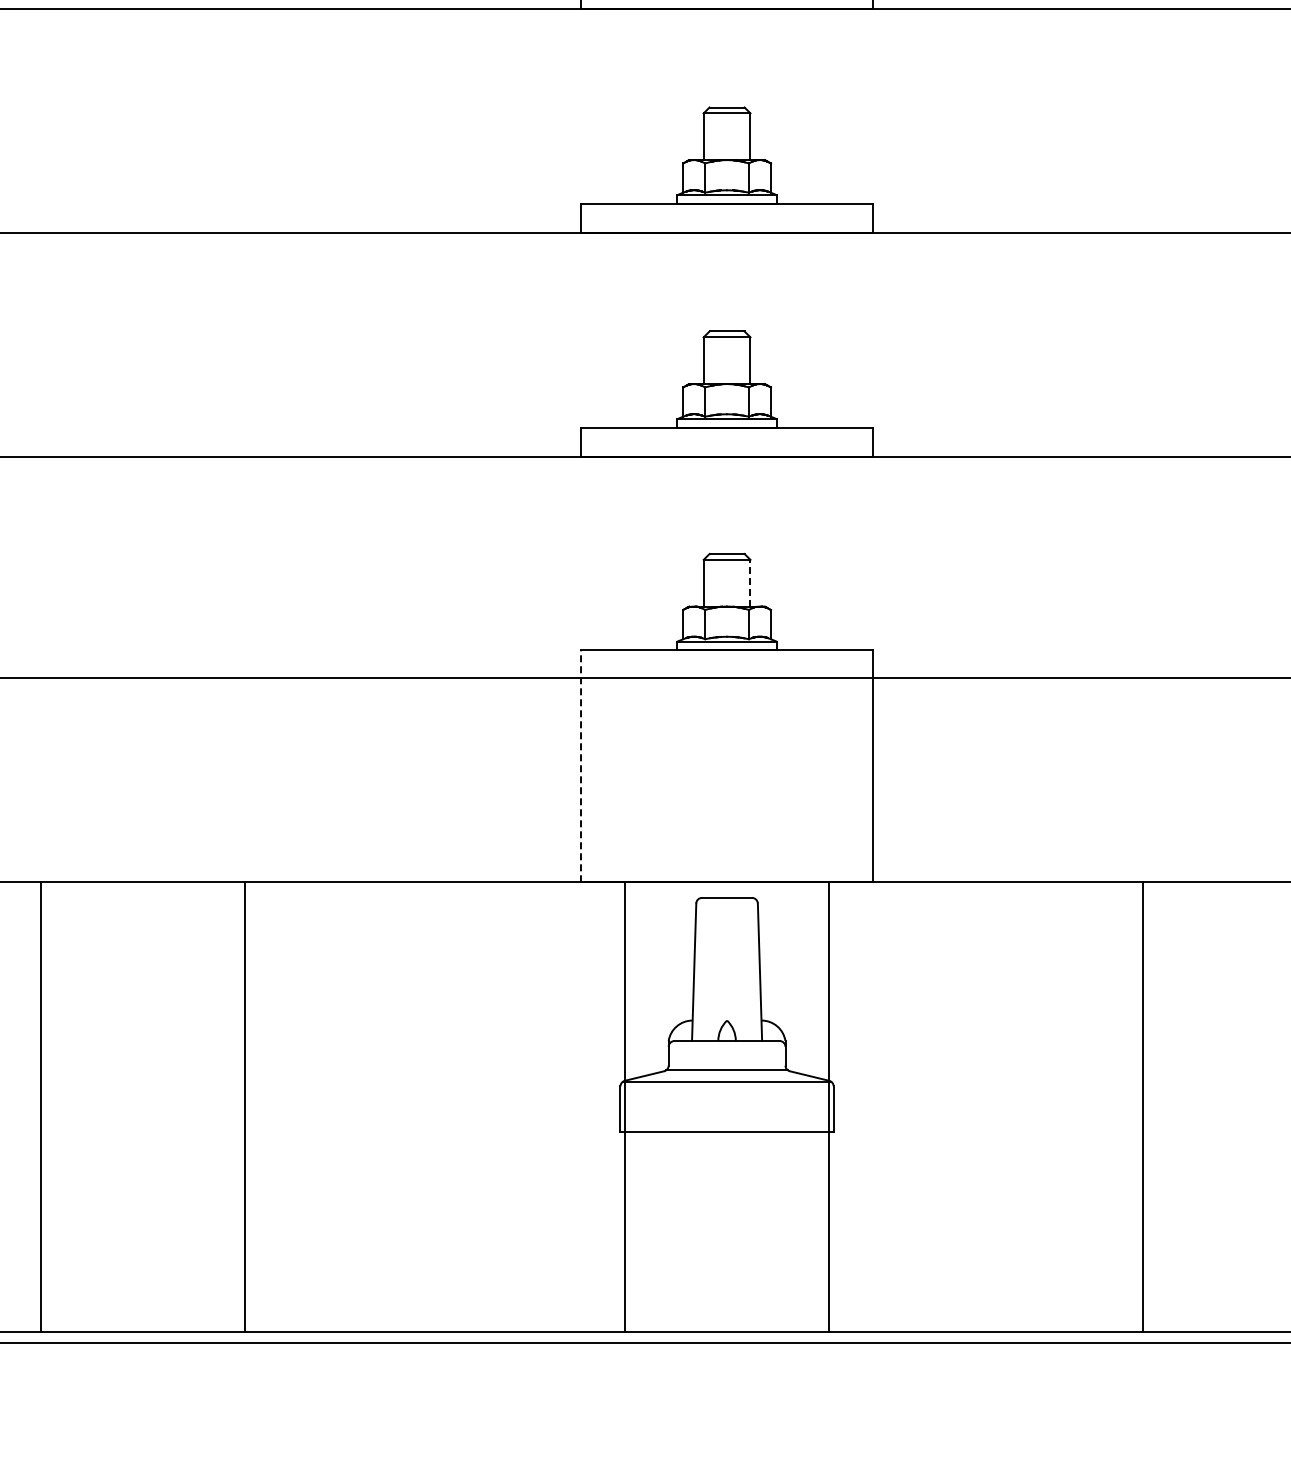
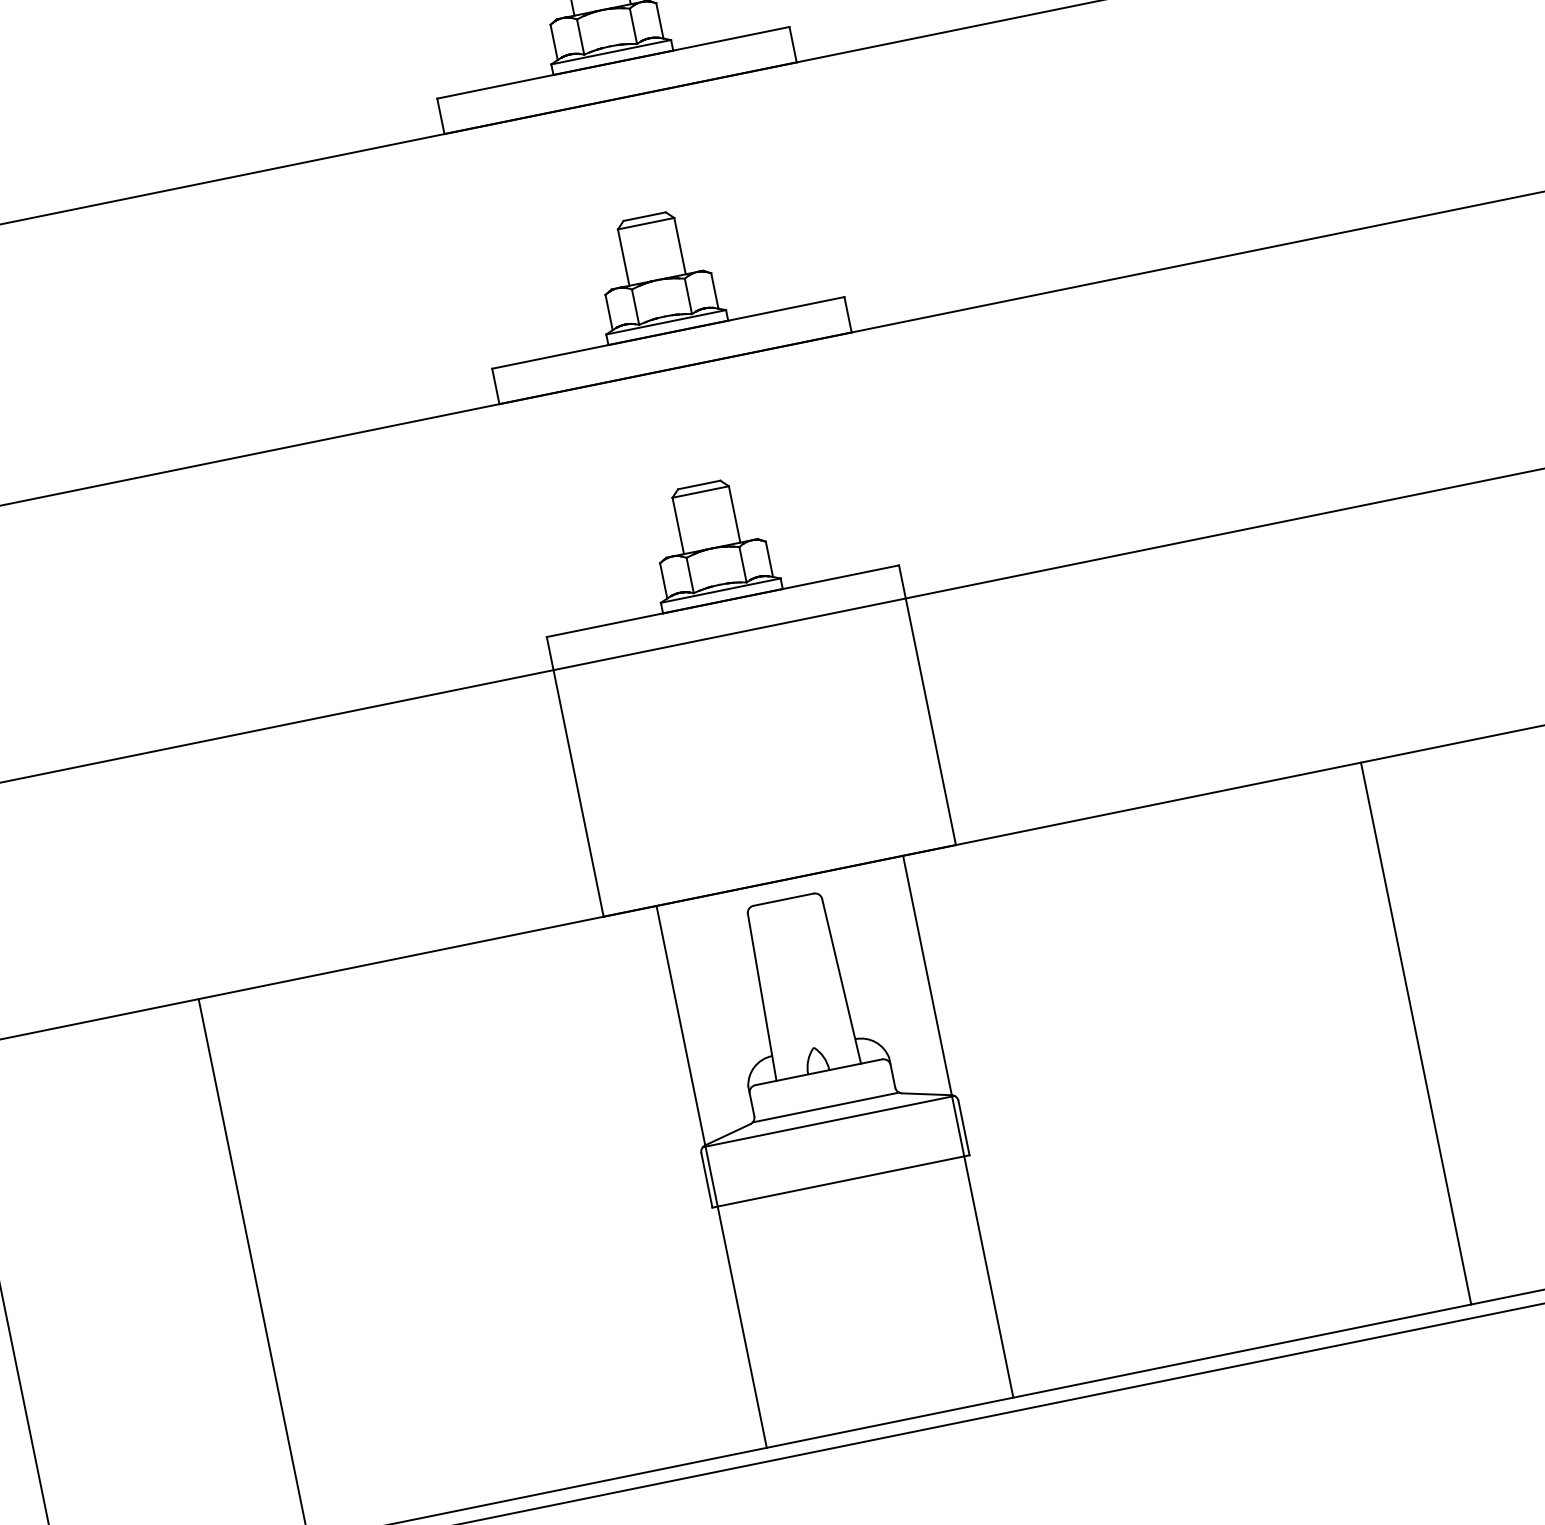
line: (750, 582) -> (734, 513), dashed -> solid
line: (581, 766) -> (575, 776), dashed -> solid
line: (1143, 1106) -> (1416, 1032), moved

